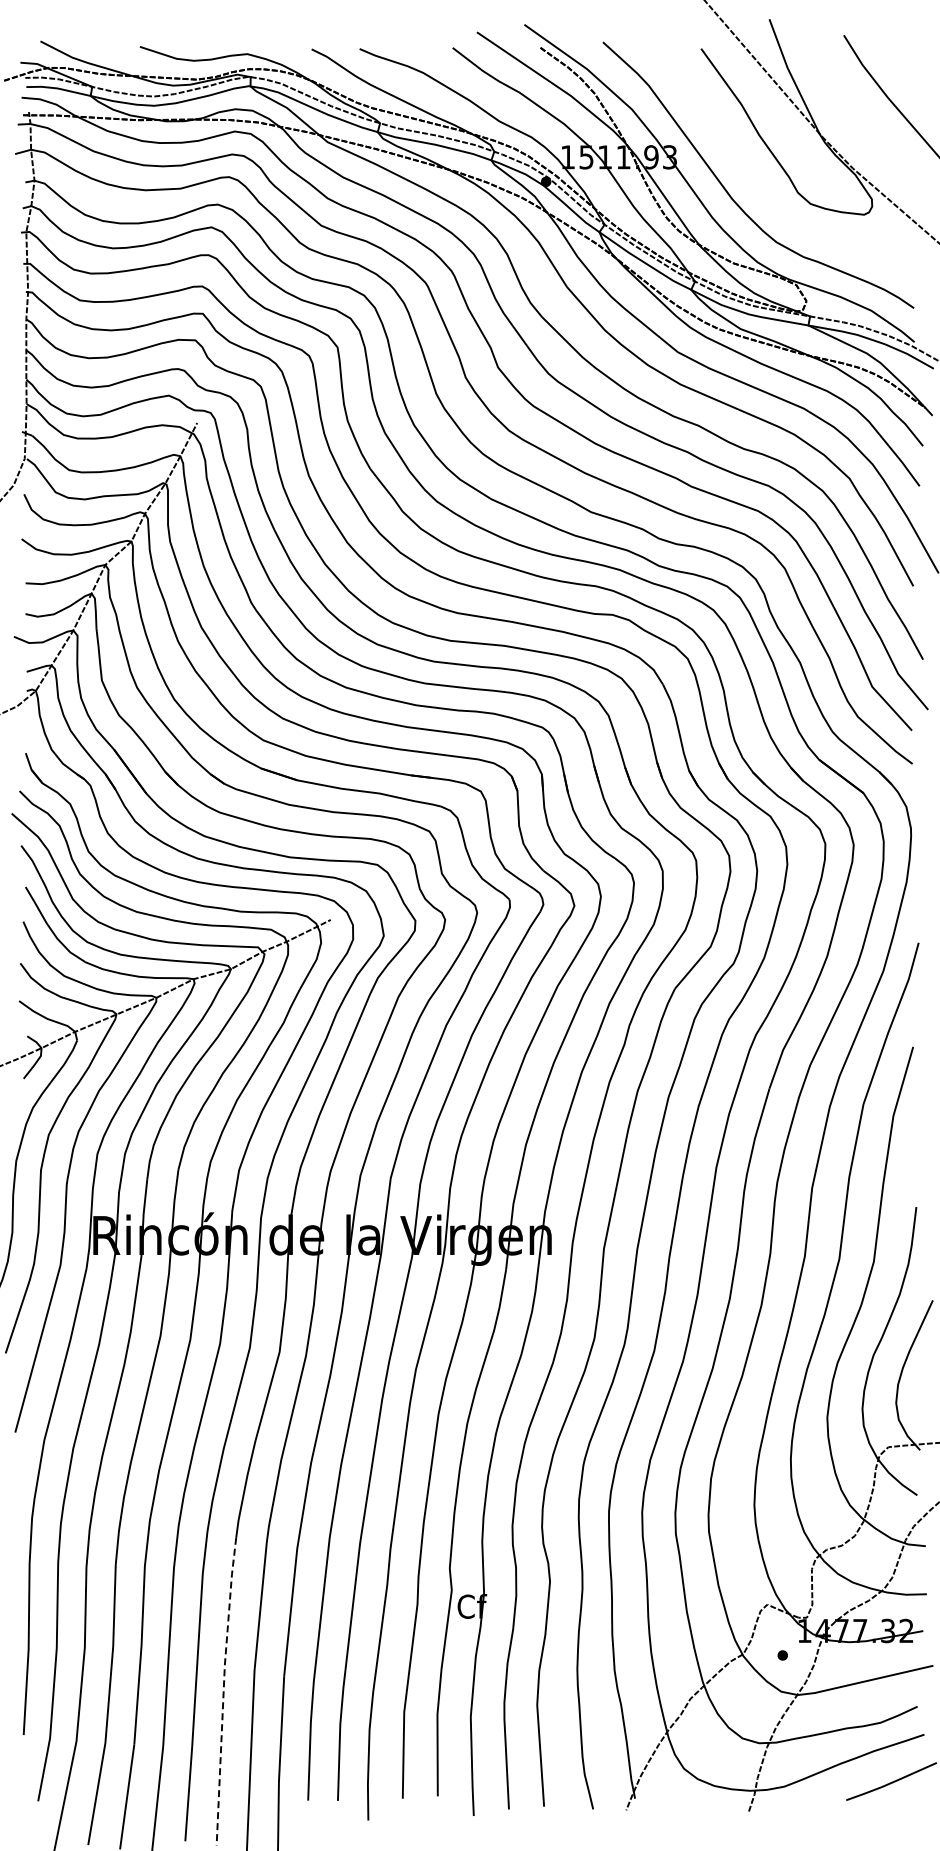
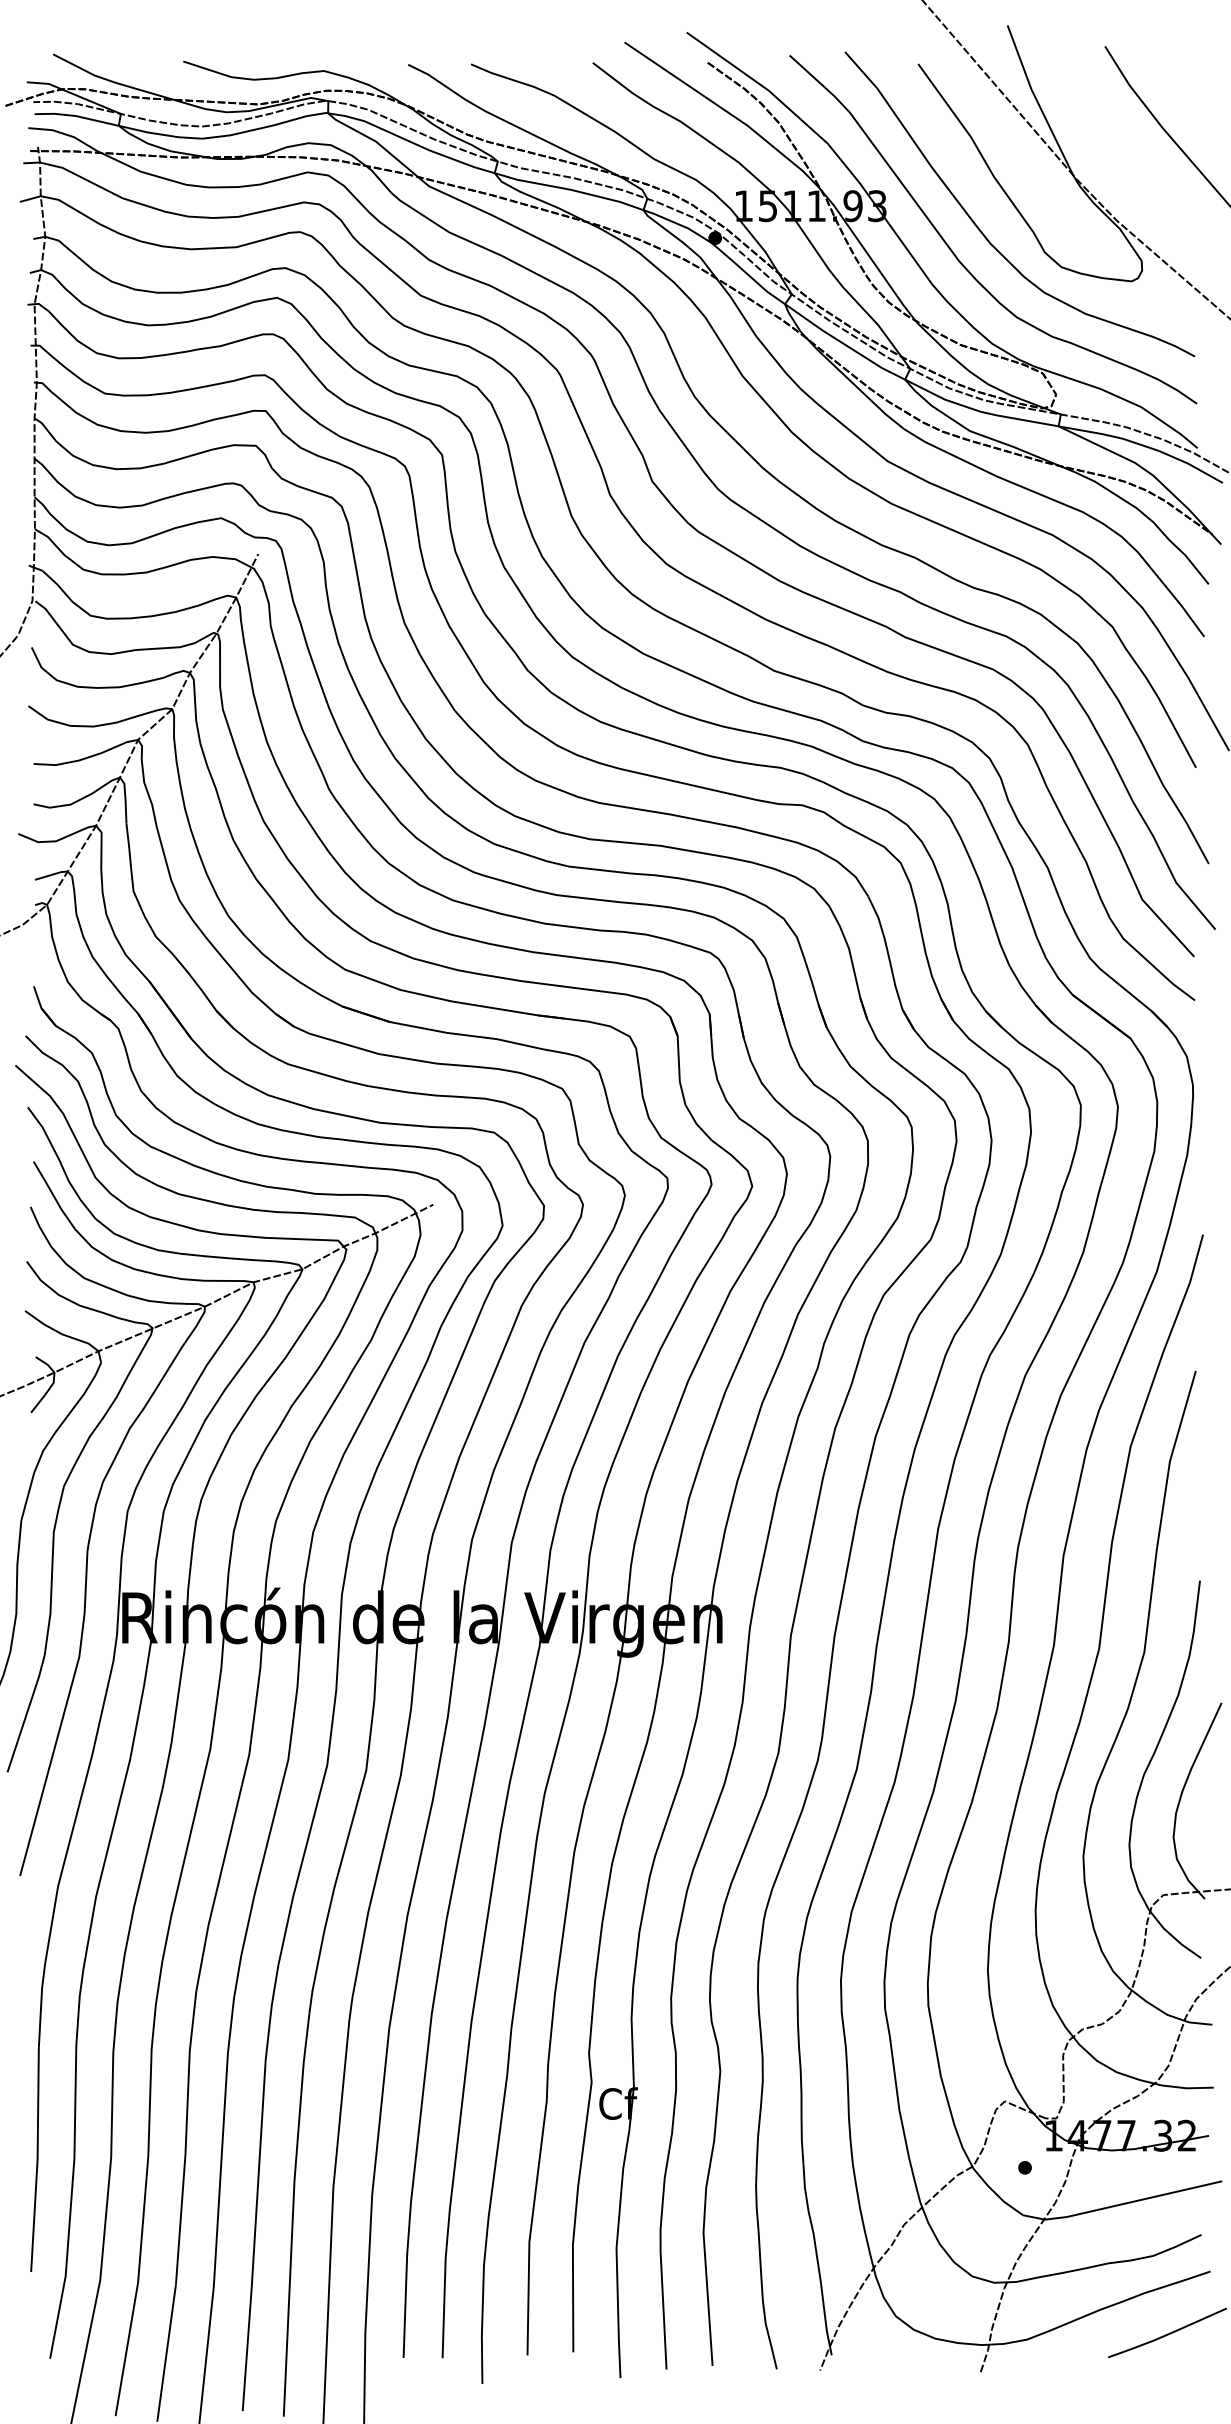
curve: (750, 176) -> (982, 231), added
line: (223, 1689) -> (292, 2212), dashed -> solid

